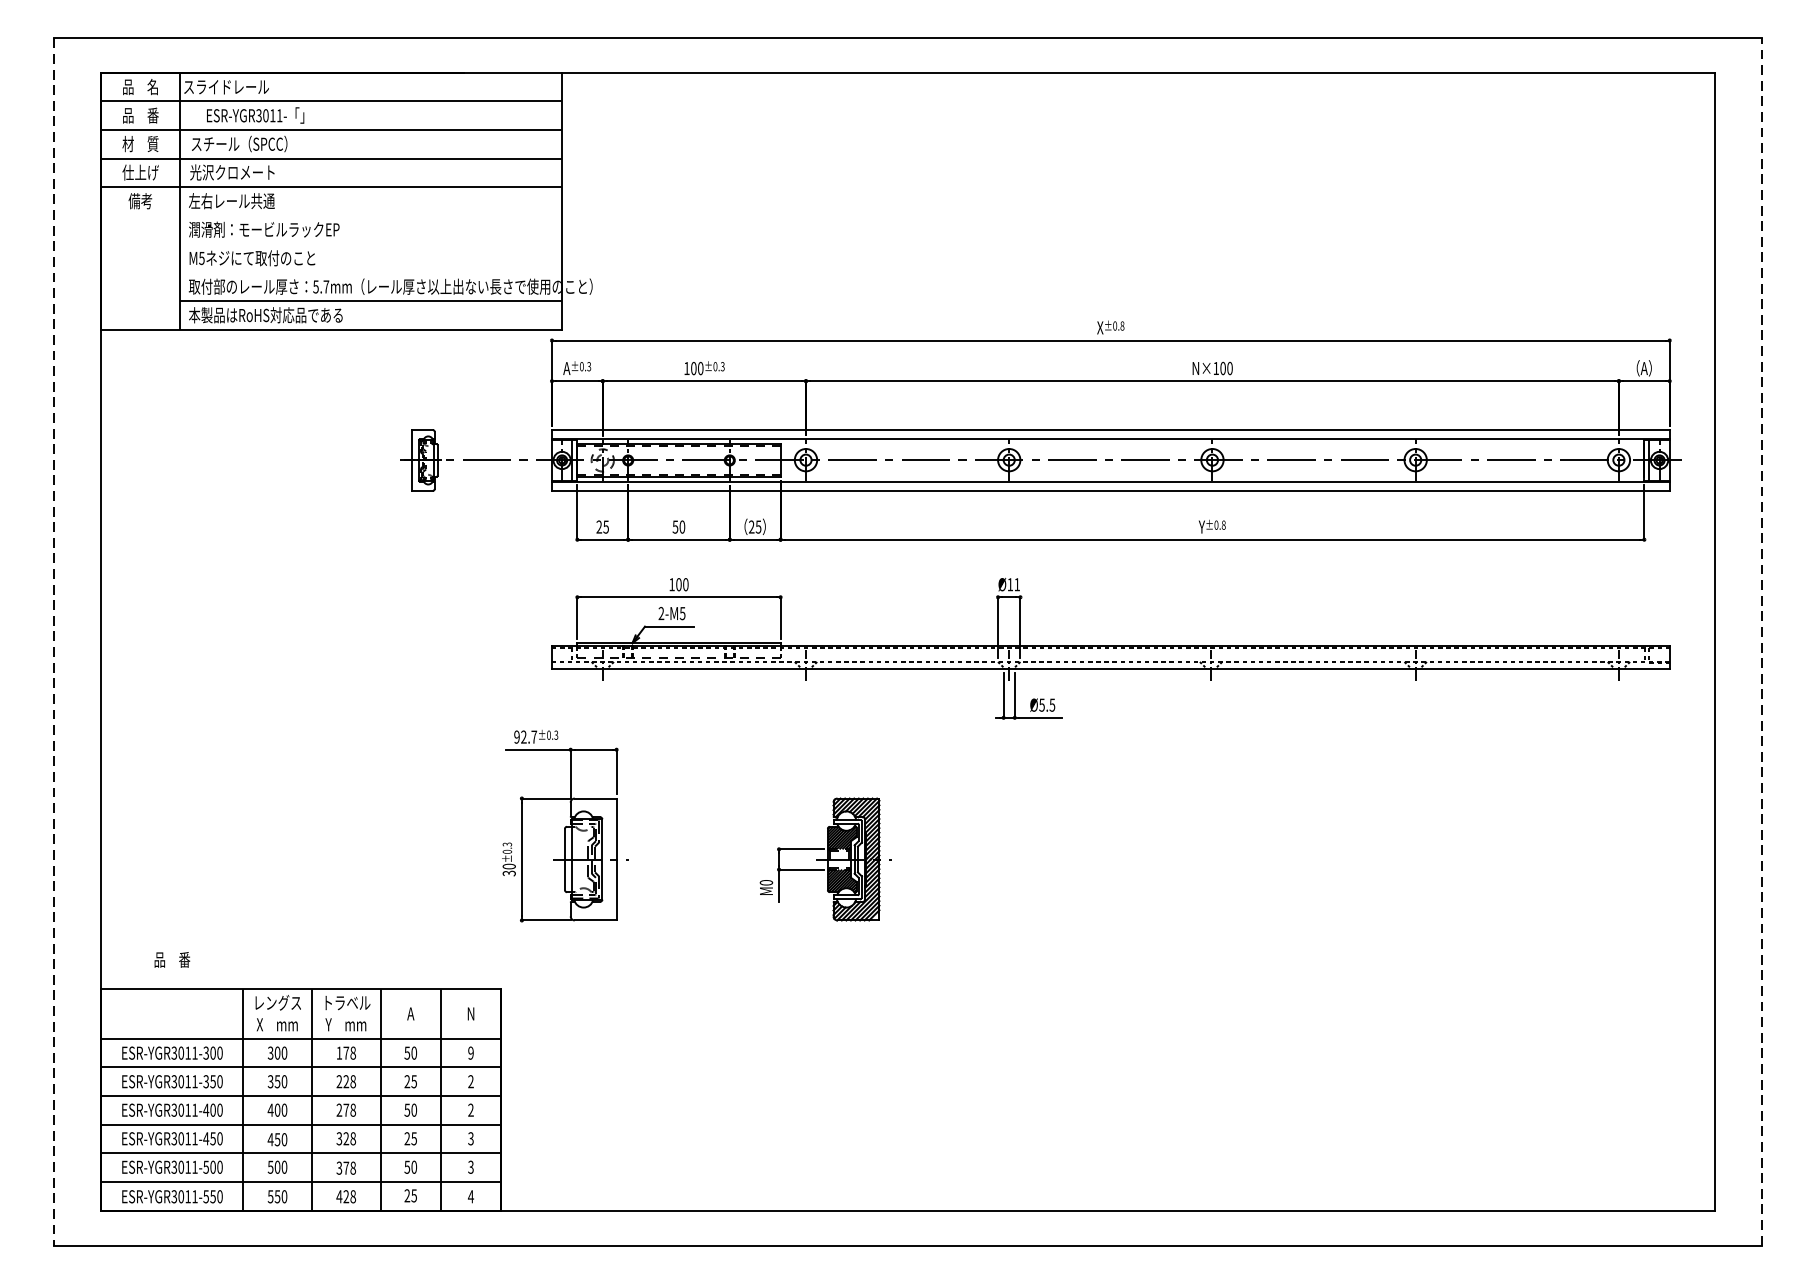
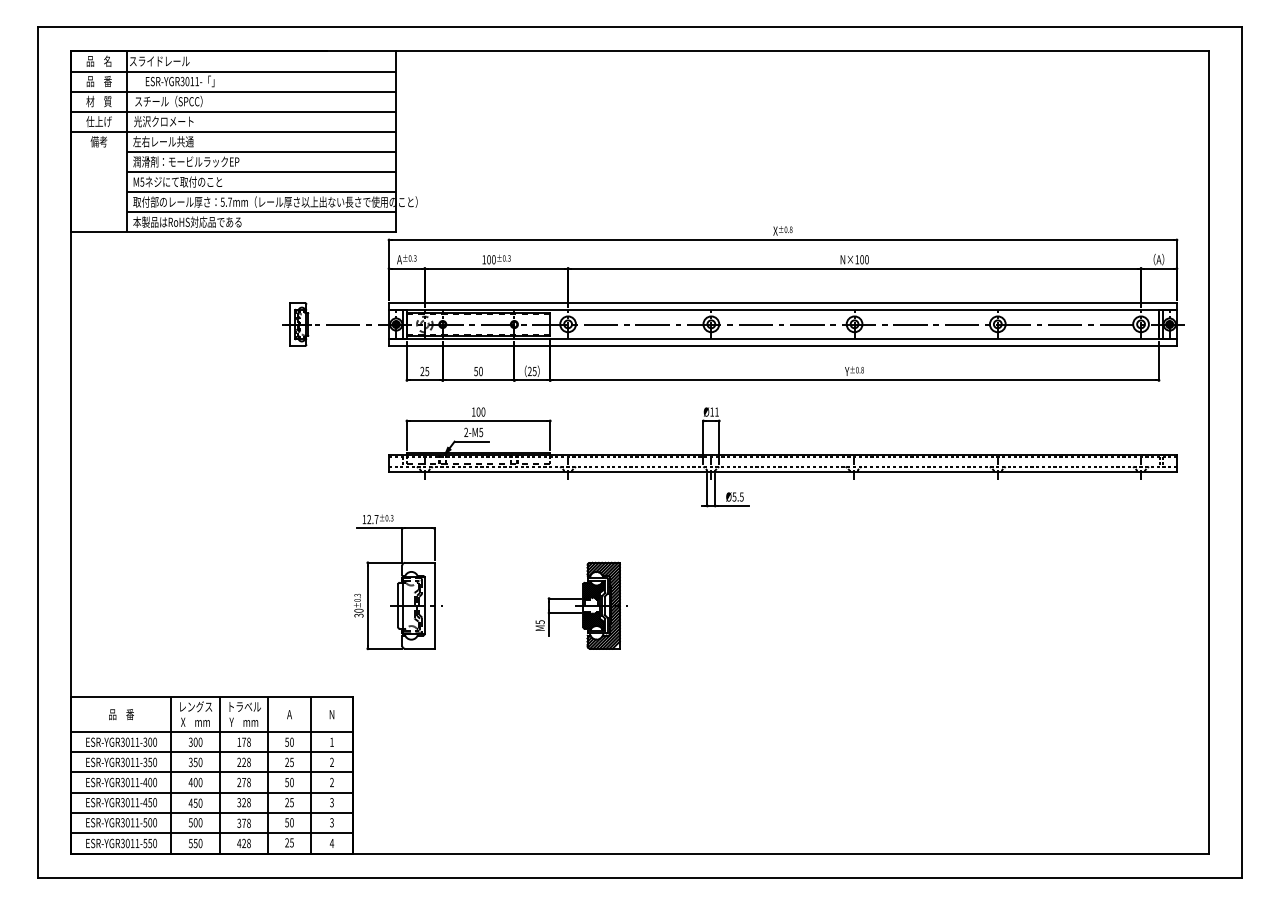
line: (370, 214) -> (261, 151), added
line: (370, 244) -> (261, 172), added
line: (370, 273) -> (261, 192), added
line: (54, 642) -> (38, 452), dashed -> solid
line: (1761, 642) -> (1241, 452), dashed -> solid
text: (517, 737) -> (364, 519), 92.7 -> 12.7
text: (765, 883) -> (539, 622), M0 -> M5
text: (172, 959) -> (121, 714), moved
text: (470, 1052) -> (331, 741), 9 -> 1

